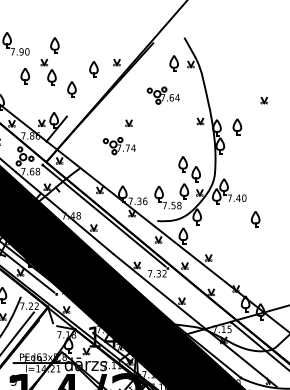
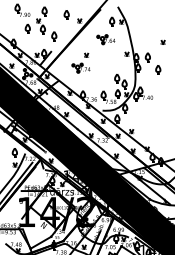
part: (93, 68) -> (66, 14), moved
part: (256, 219) -> (158, 69), moved

